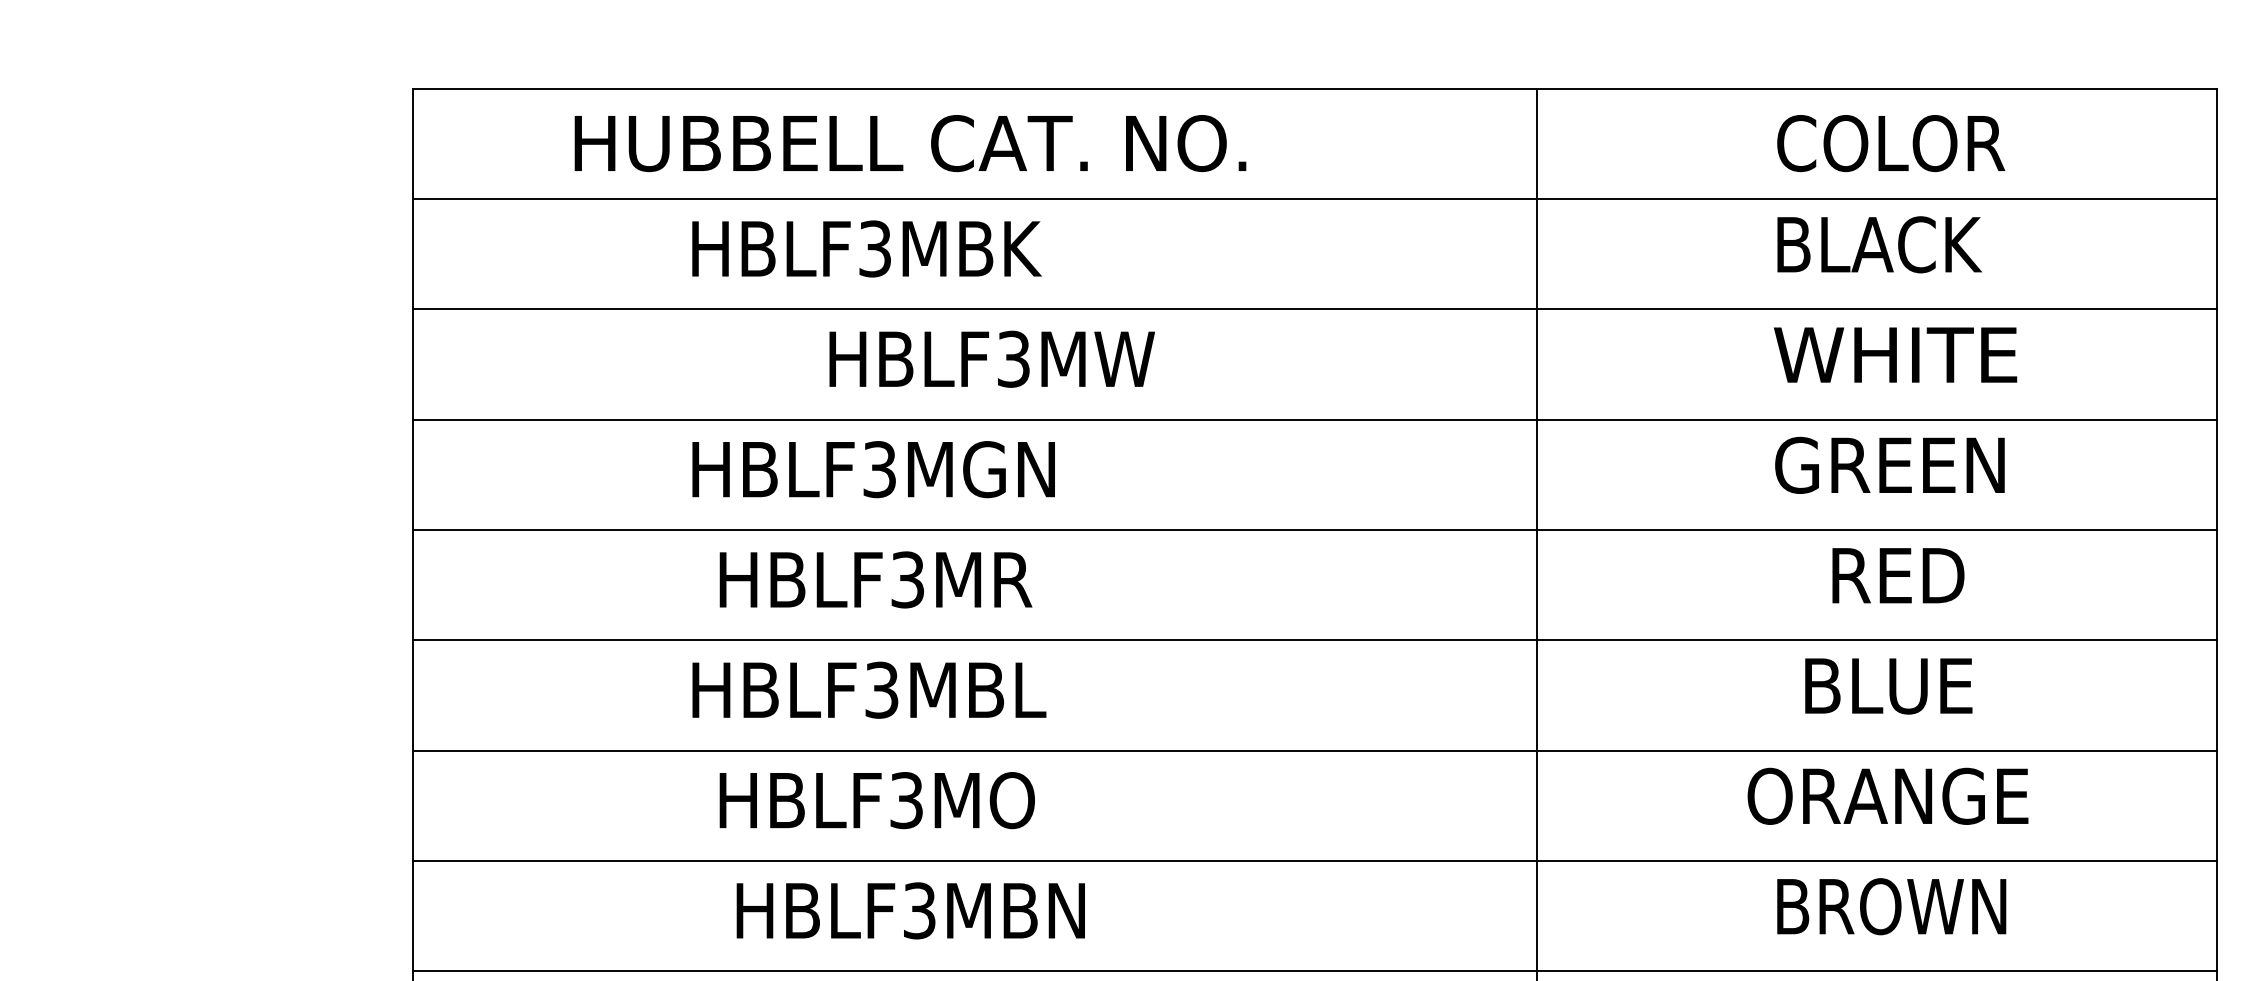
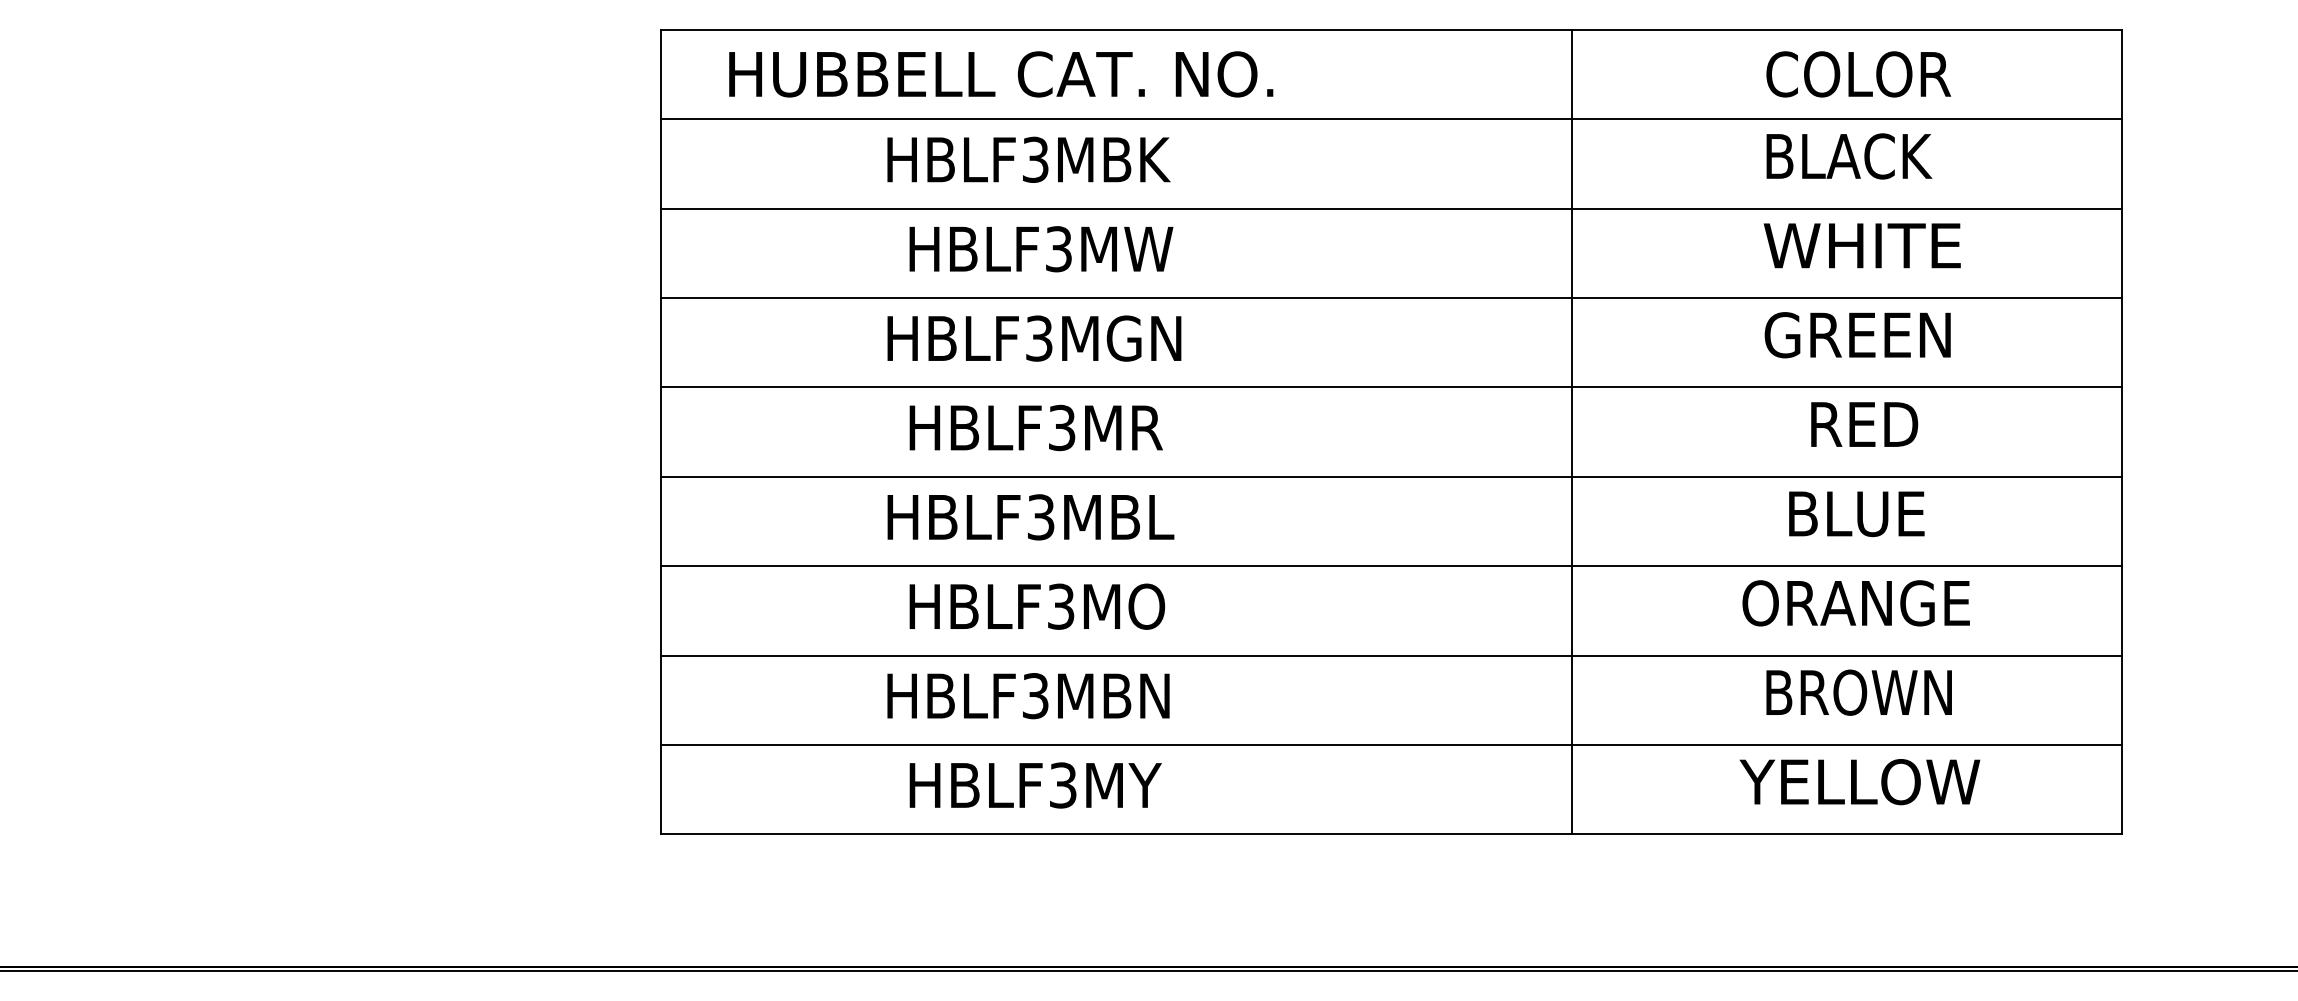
text: (910, 143) -> (1001, 74), moved
text: (992, 359) -> (1041, 249), moved
text: (910, 911) -> (1028, 696), moved

